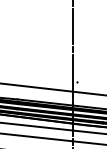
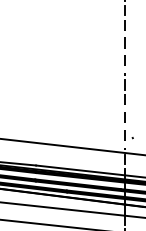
line: (72, 26) -> (124, 47), solid -> dashed
line: (72, 73) -> (124, 123), solid -> dashed

